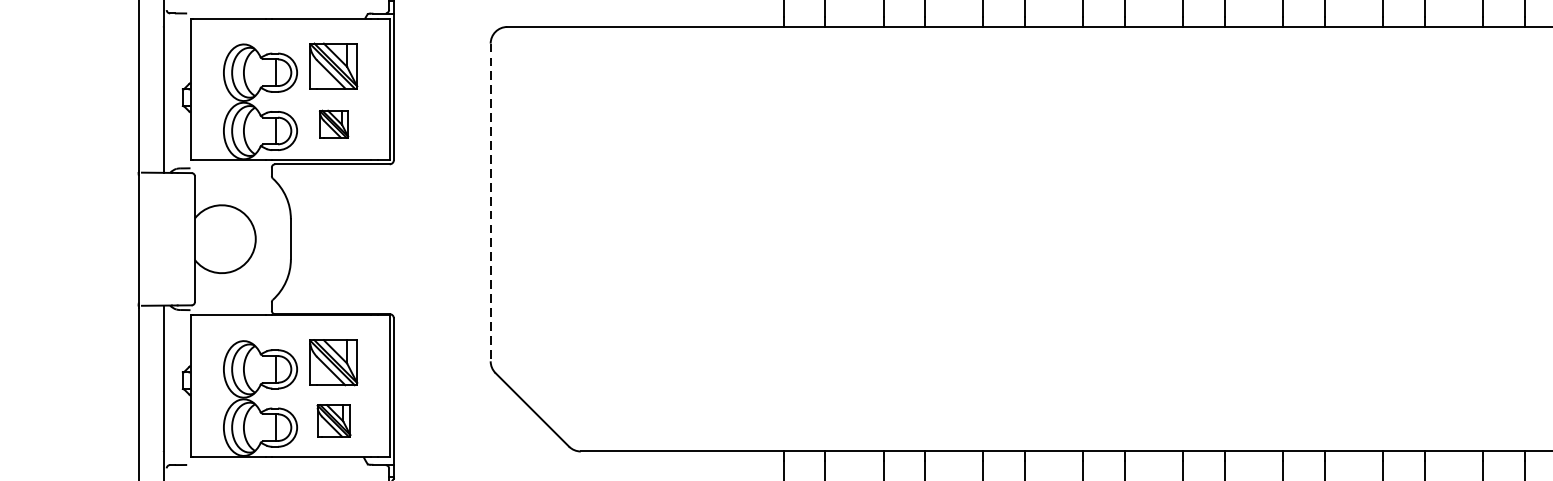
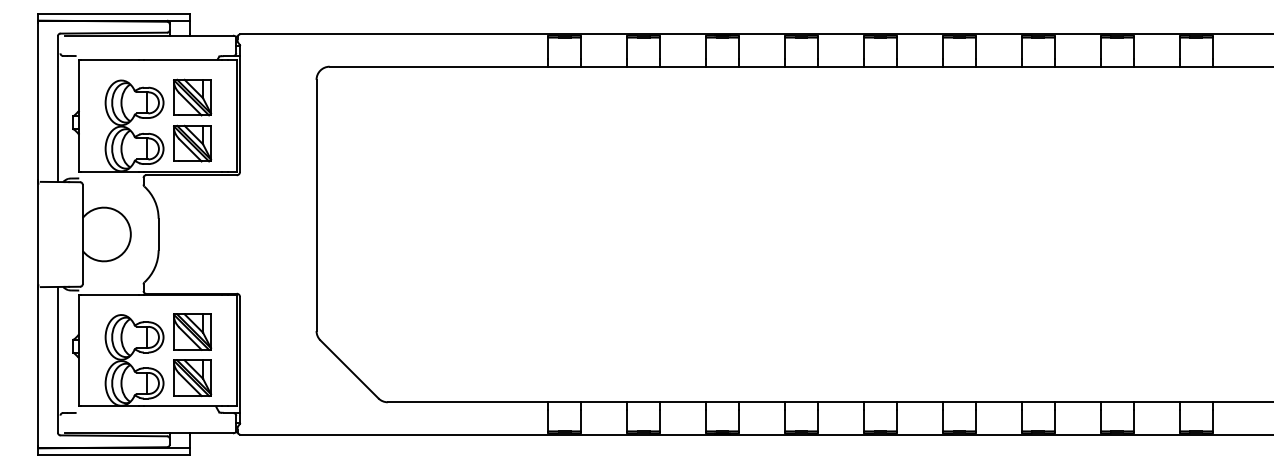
part: (333, 124) -> (192, 143), size x1.67
line: (490, 202) -> (316, 205), dashed -> solid
part: (333, 420) -> (192, 377), size x1.43

